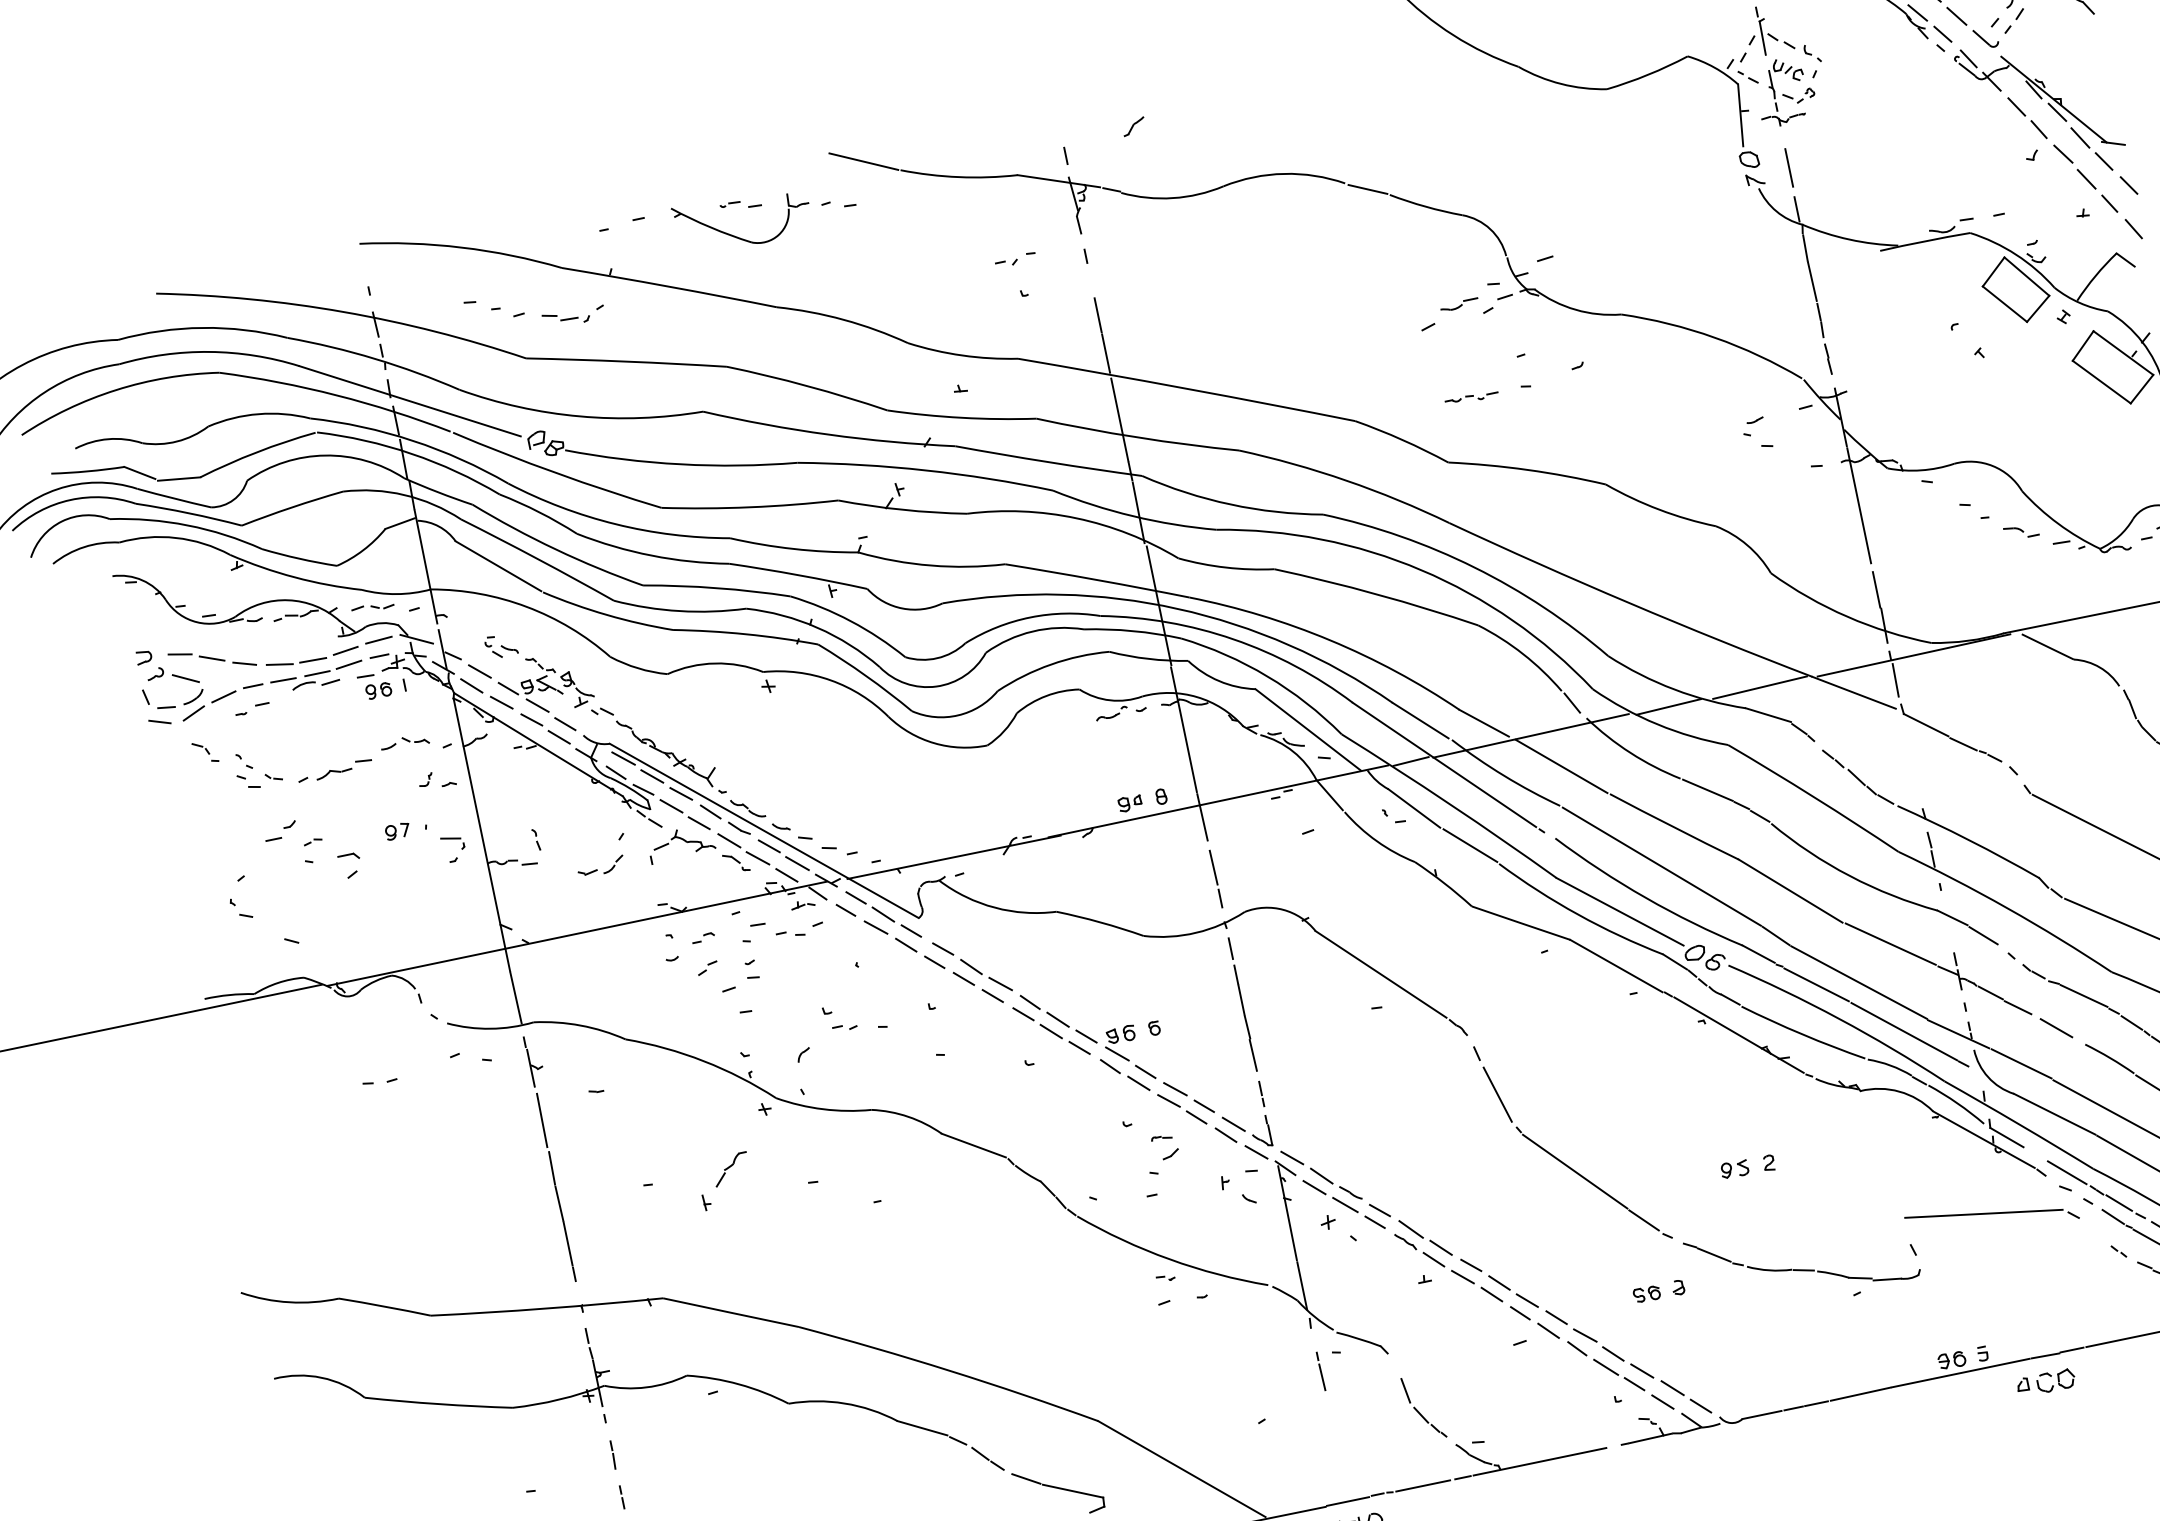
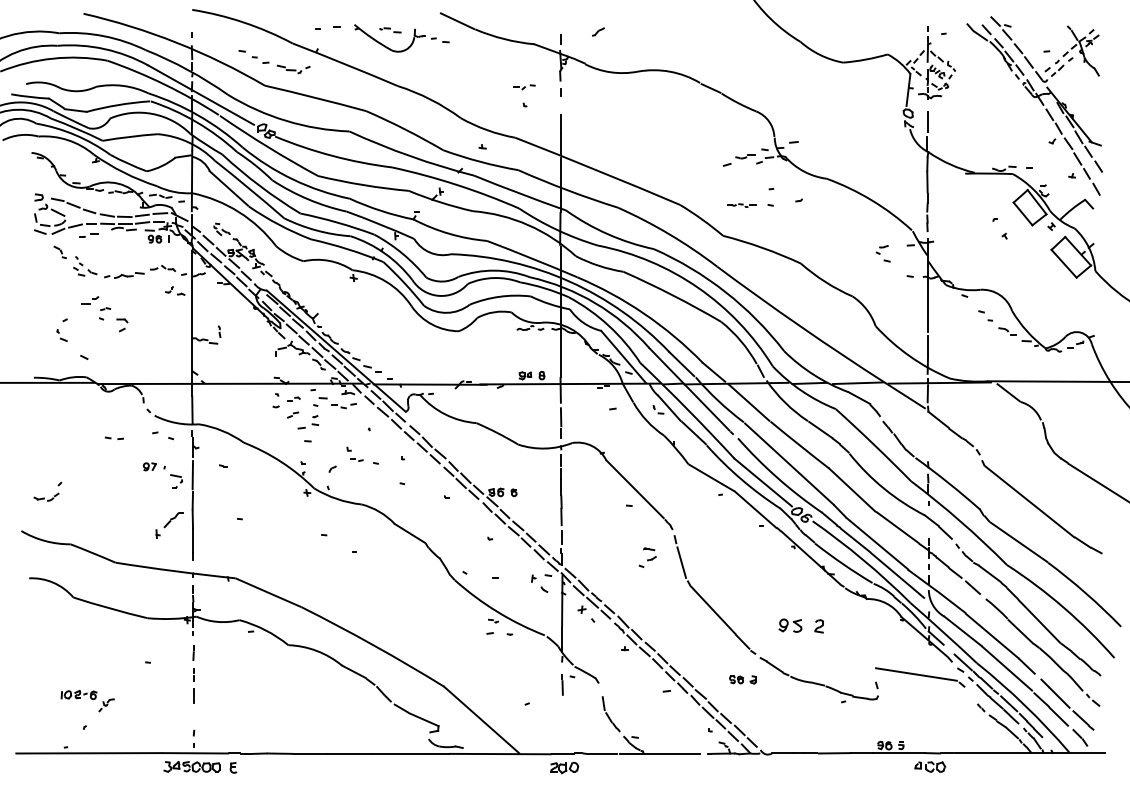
part: (426, 842) -> (163, 475), moved
part: (597, 868) -> (44, 497), moved
part: (1161, 1154) -> (647, 557), moved
part: (1746, 1166) -> (800, 625), size x1.6
part: (725, 1181) -> (169, 525), moved

